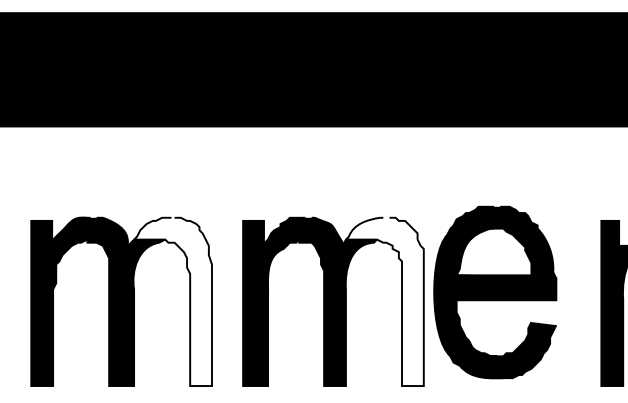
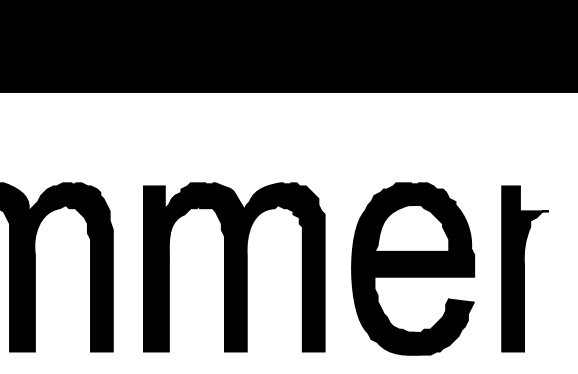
part: (495, 292) -> (413, 269), moved
fill: (172, 301) -> (73, 267), added
fill: (384, 301) -> (285, 267), added

